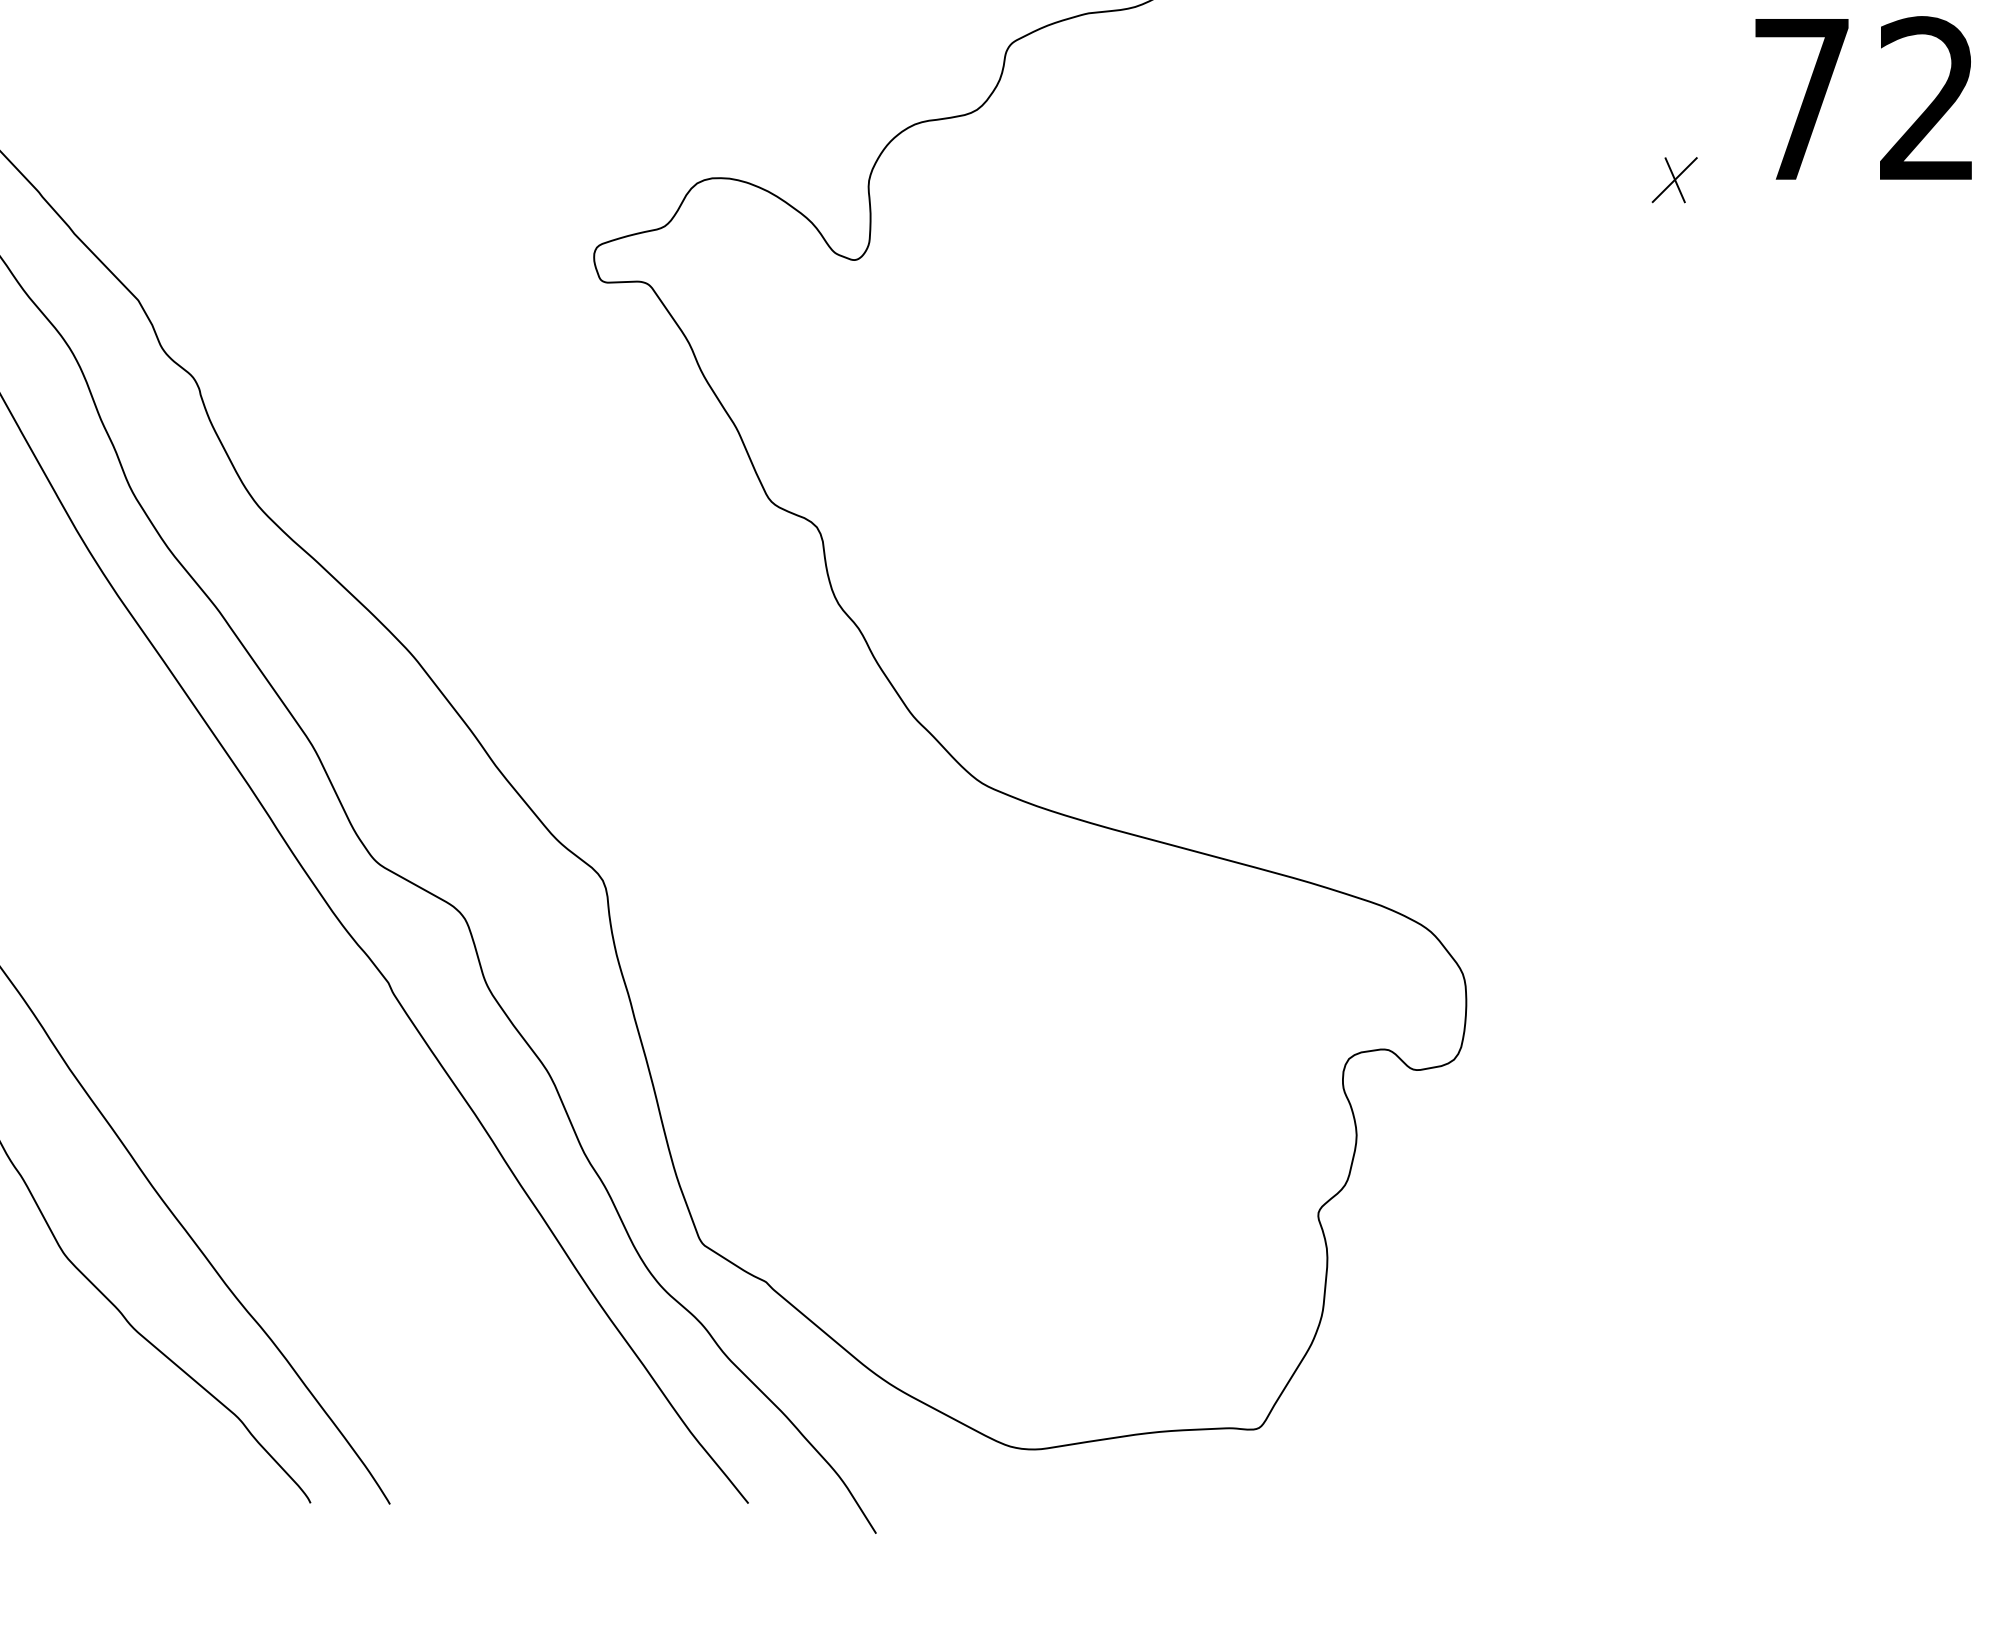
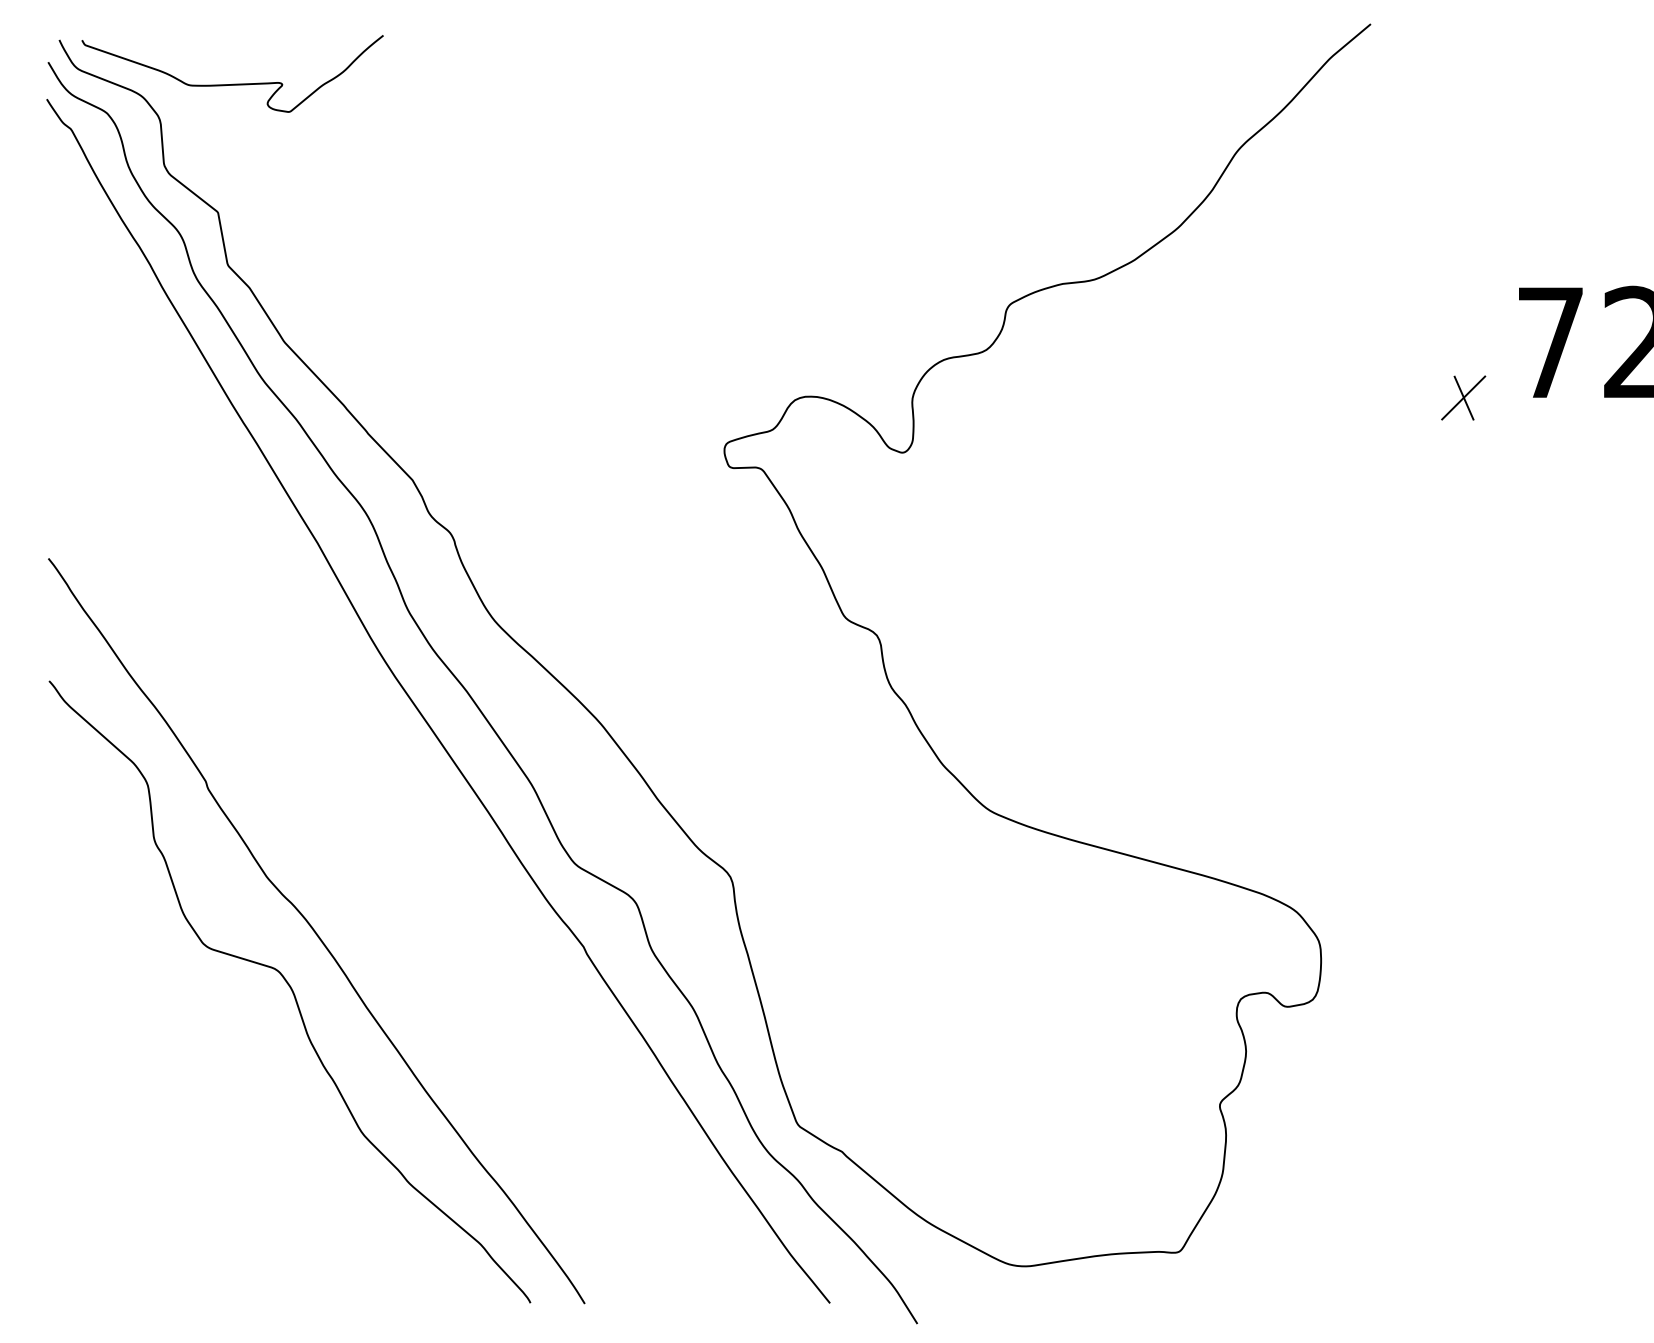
part: (1674, 179) -> (1463, 397), size x1.43

